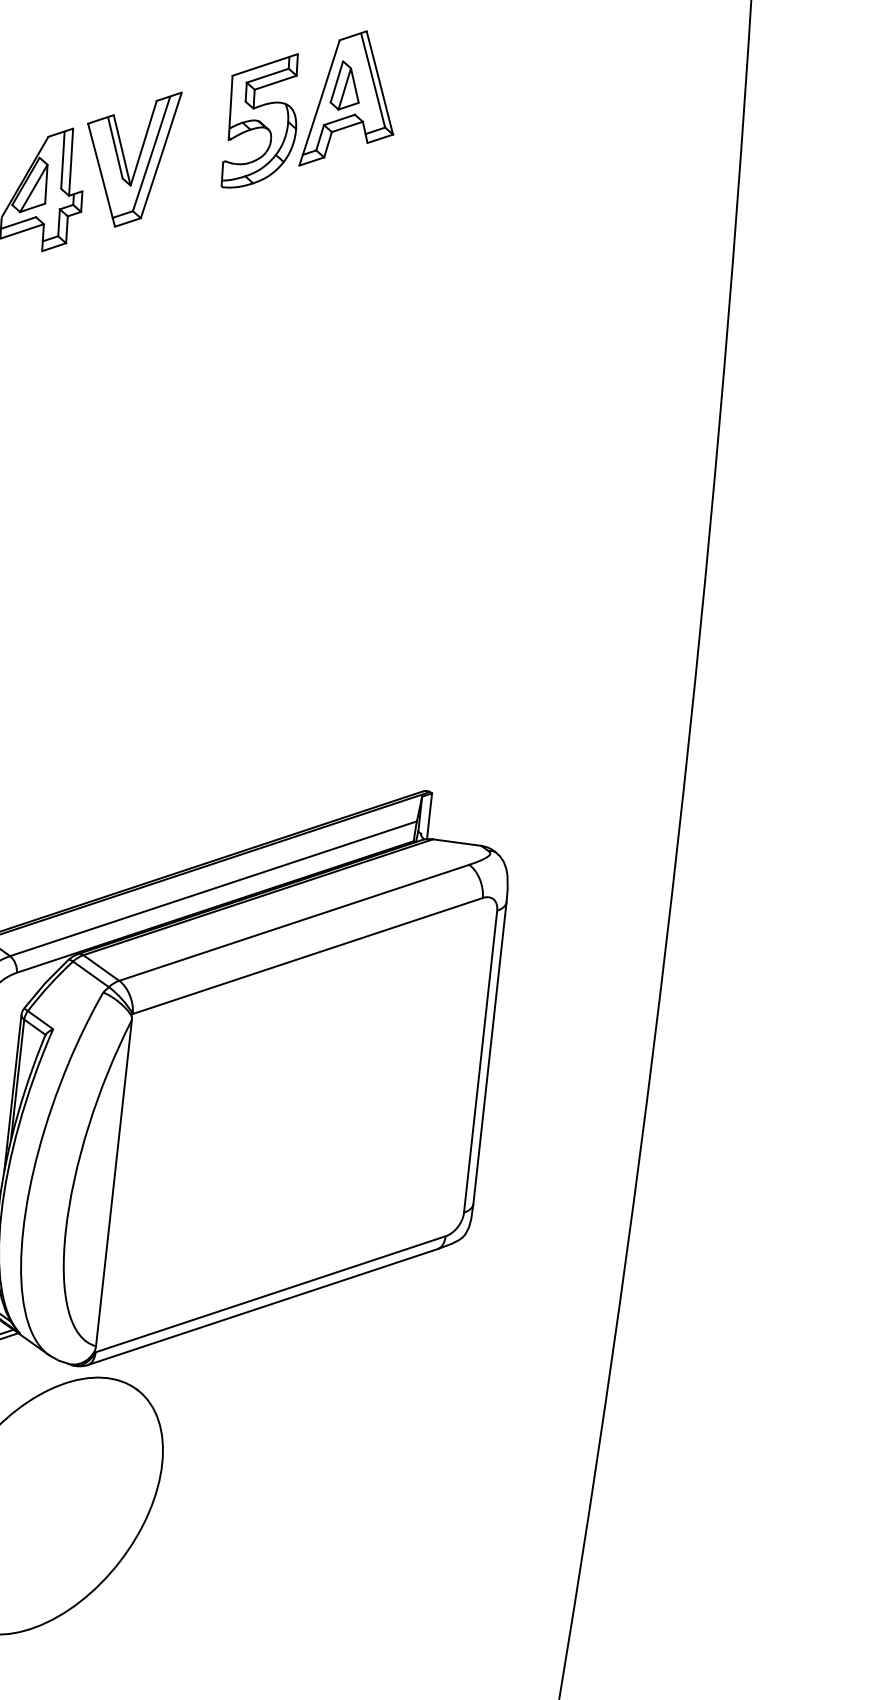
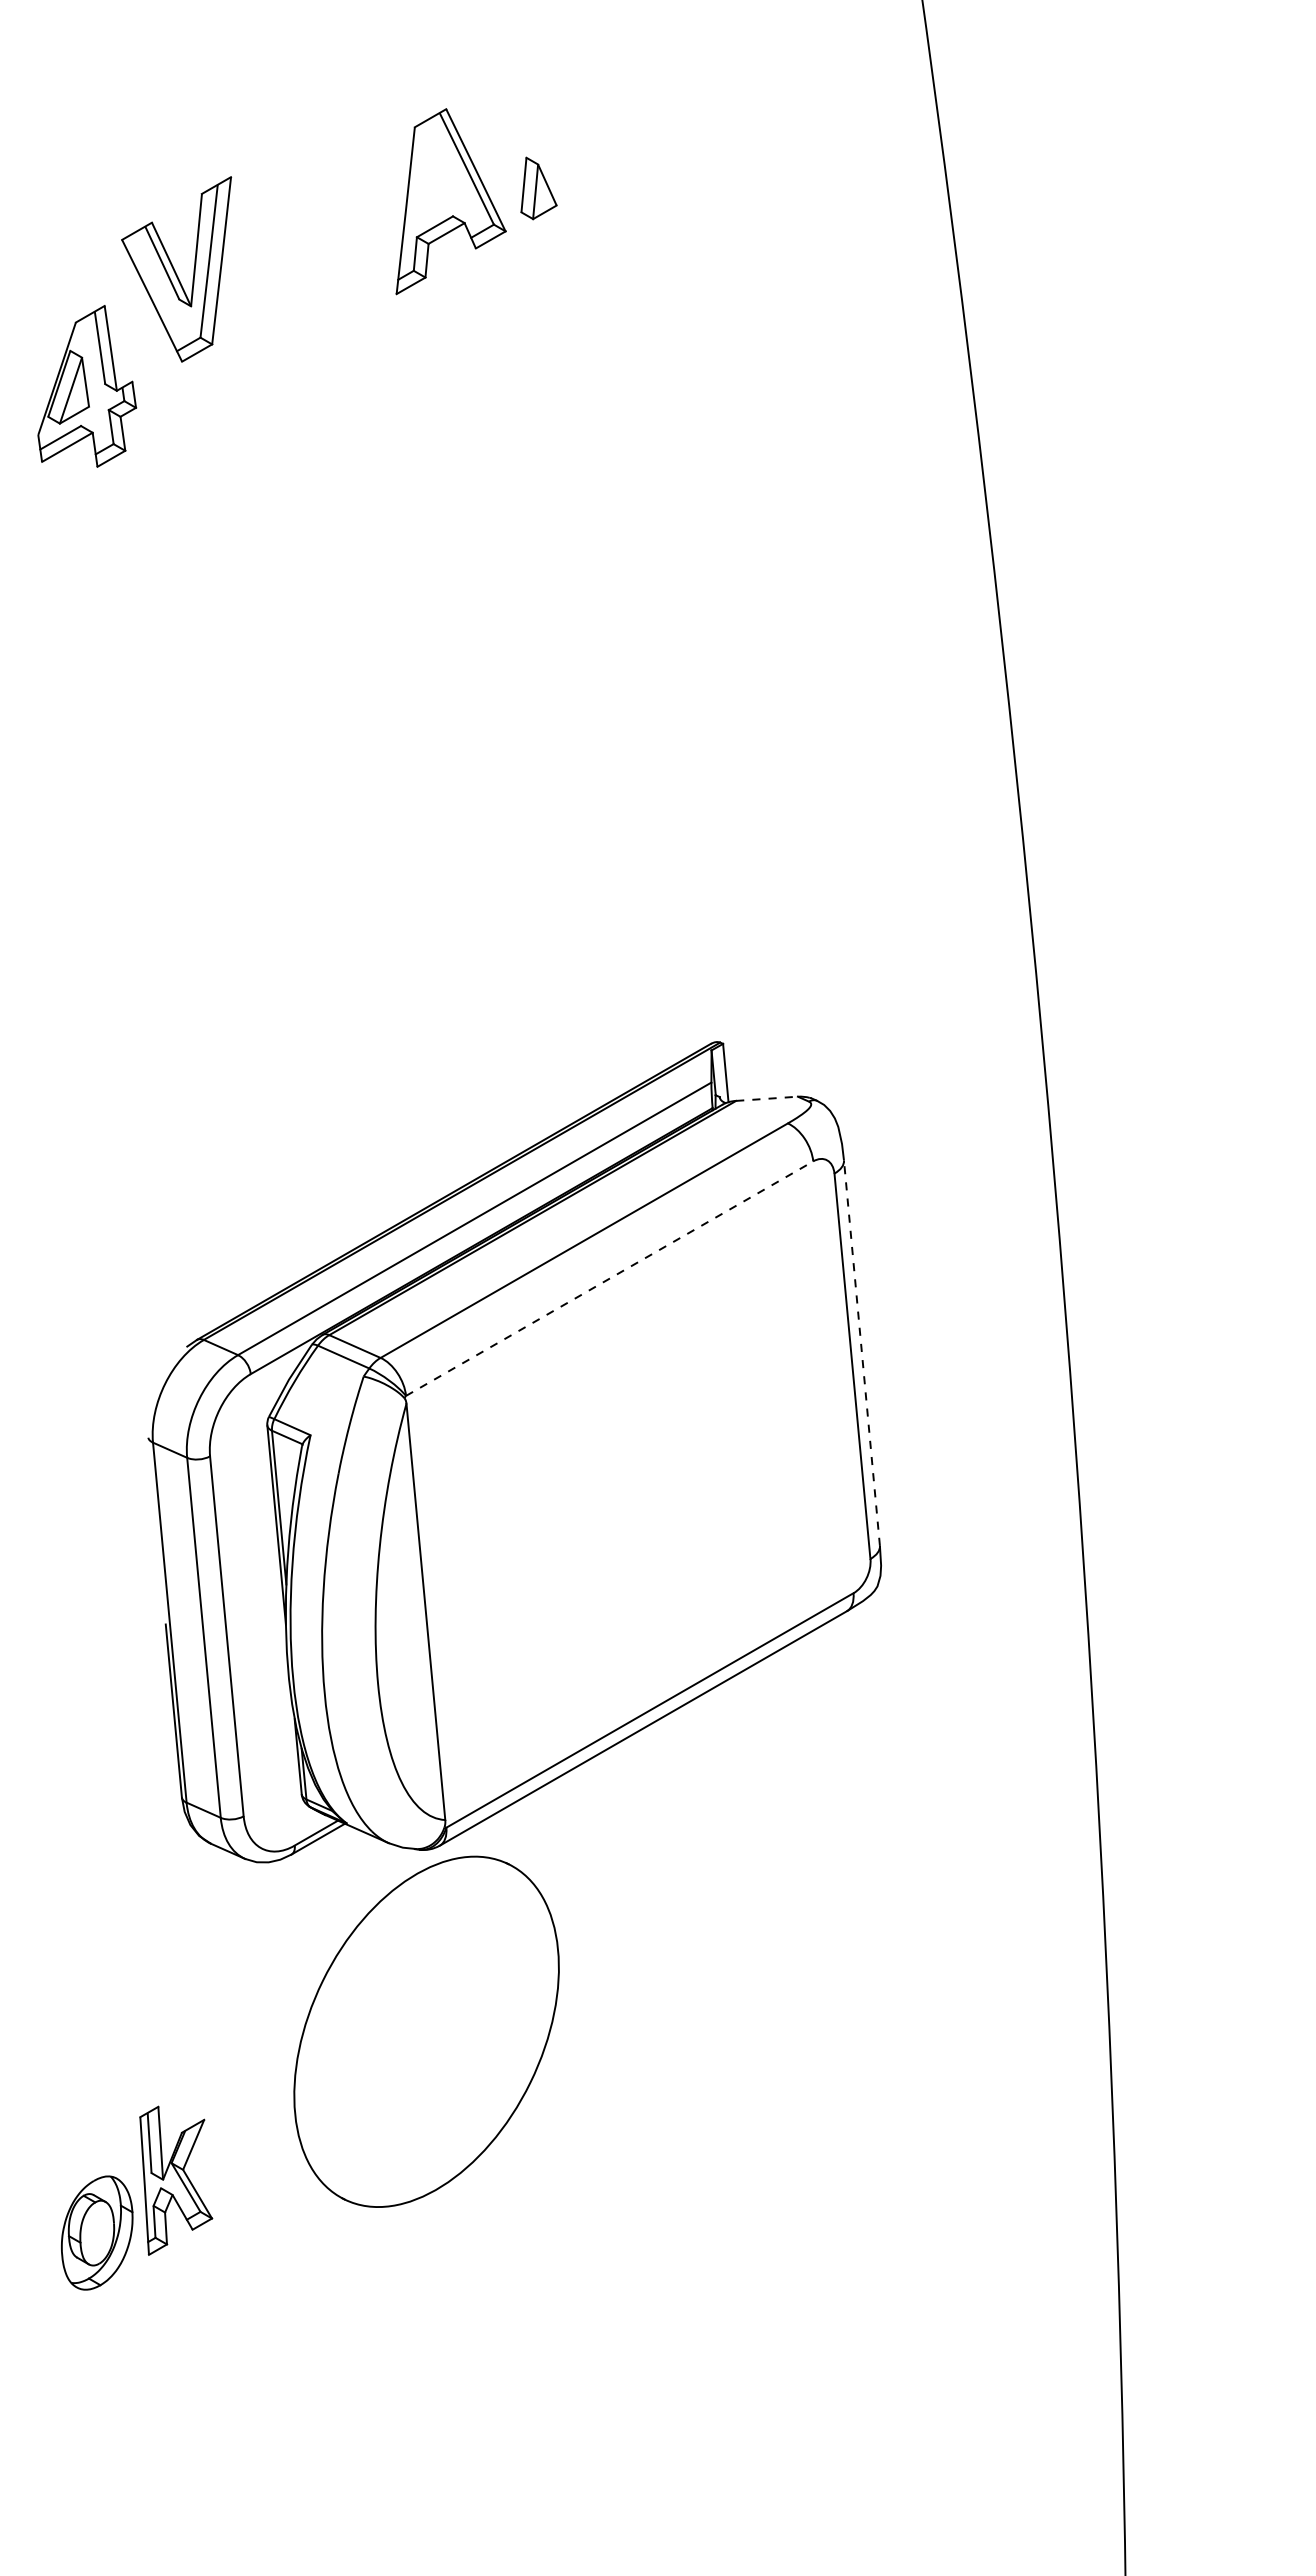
part: (347, 86) -> (538, 188), moved
part: (260, 120) -> (336, 247), removed
part: (125, 155) -> (176, 269), moved
line: (457, 842) -> (767, 1098), solid -> dashed
line: (307, 955) -> (609, 1278), solid -> dashed
line: (489, 1053) -> (861, 1353), solid -> dashed

